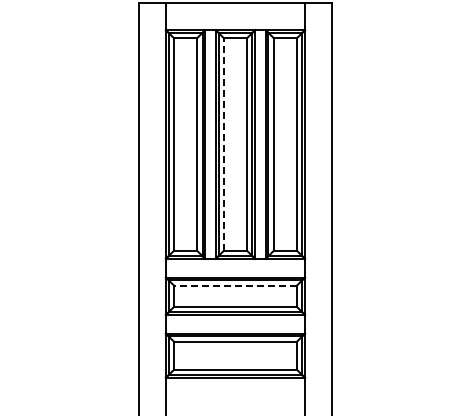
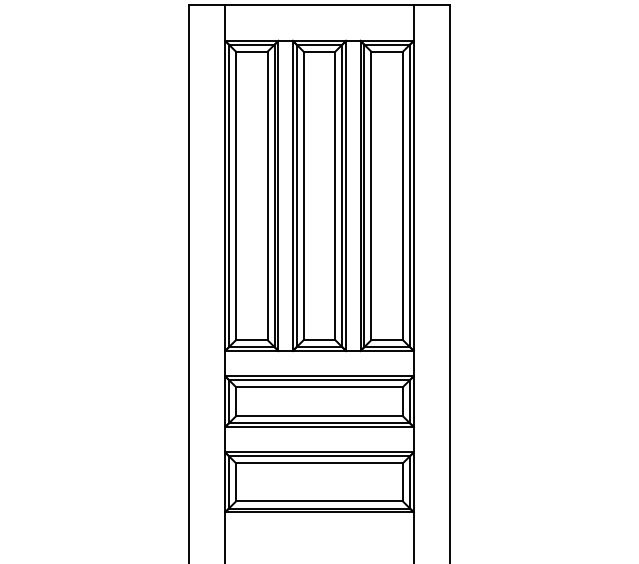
line: (223, 144) -> (303, 195), dashed -> solid
line: (234, 285) -> (318, 387), dashed -> solid

